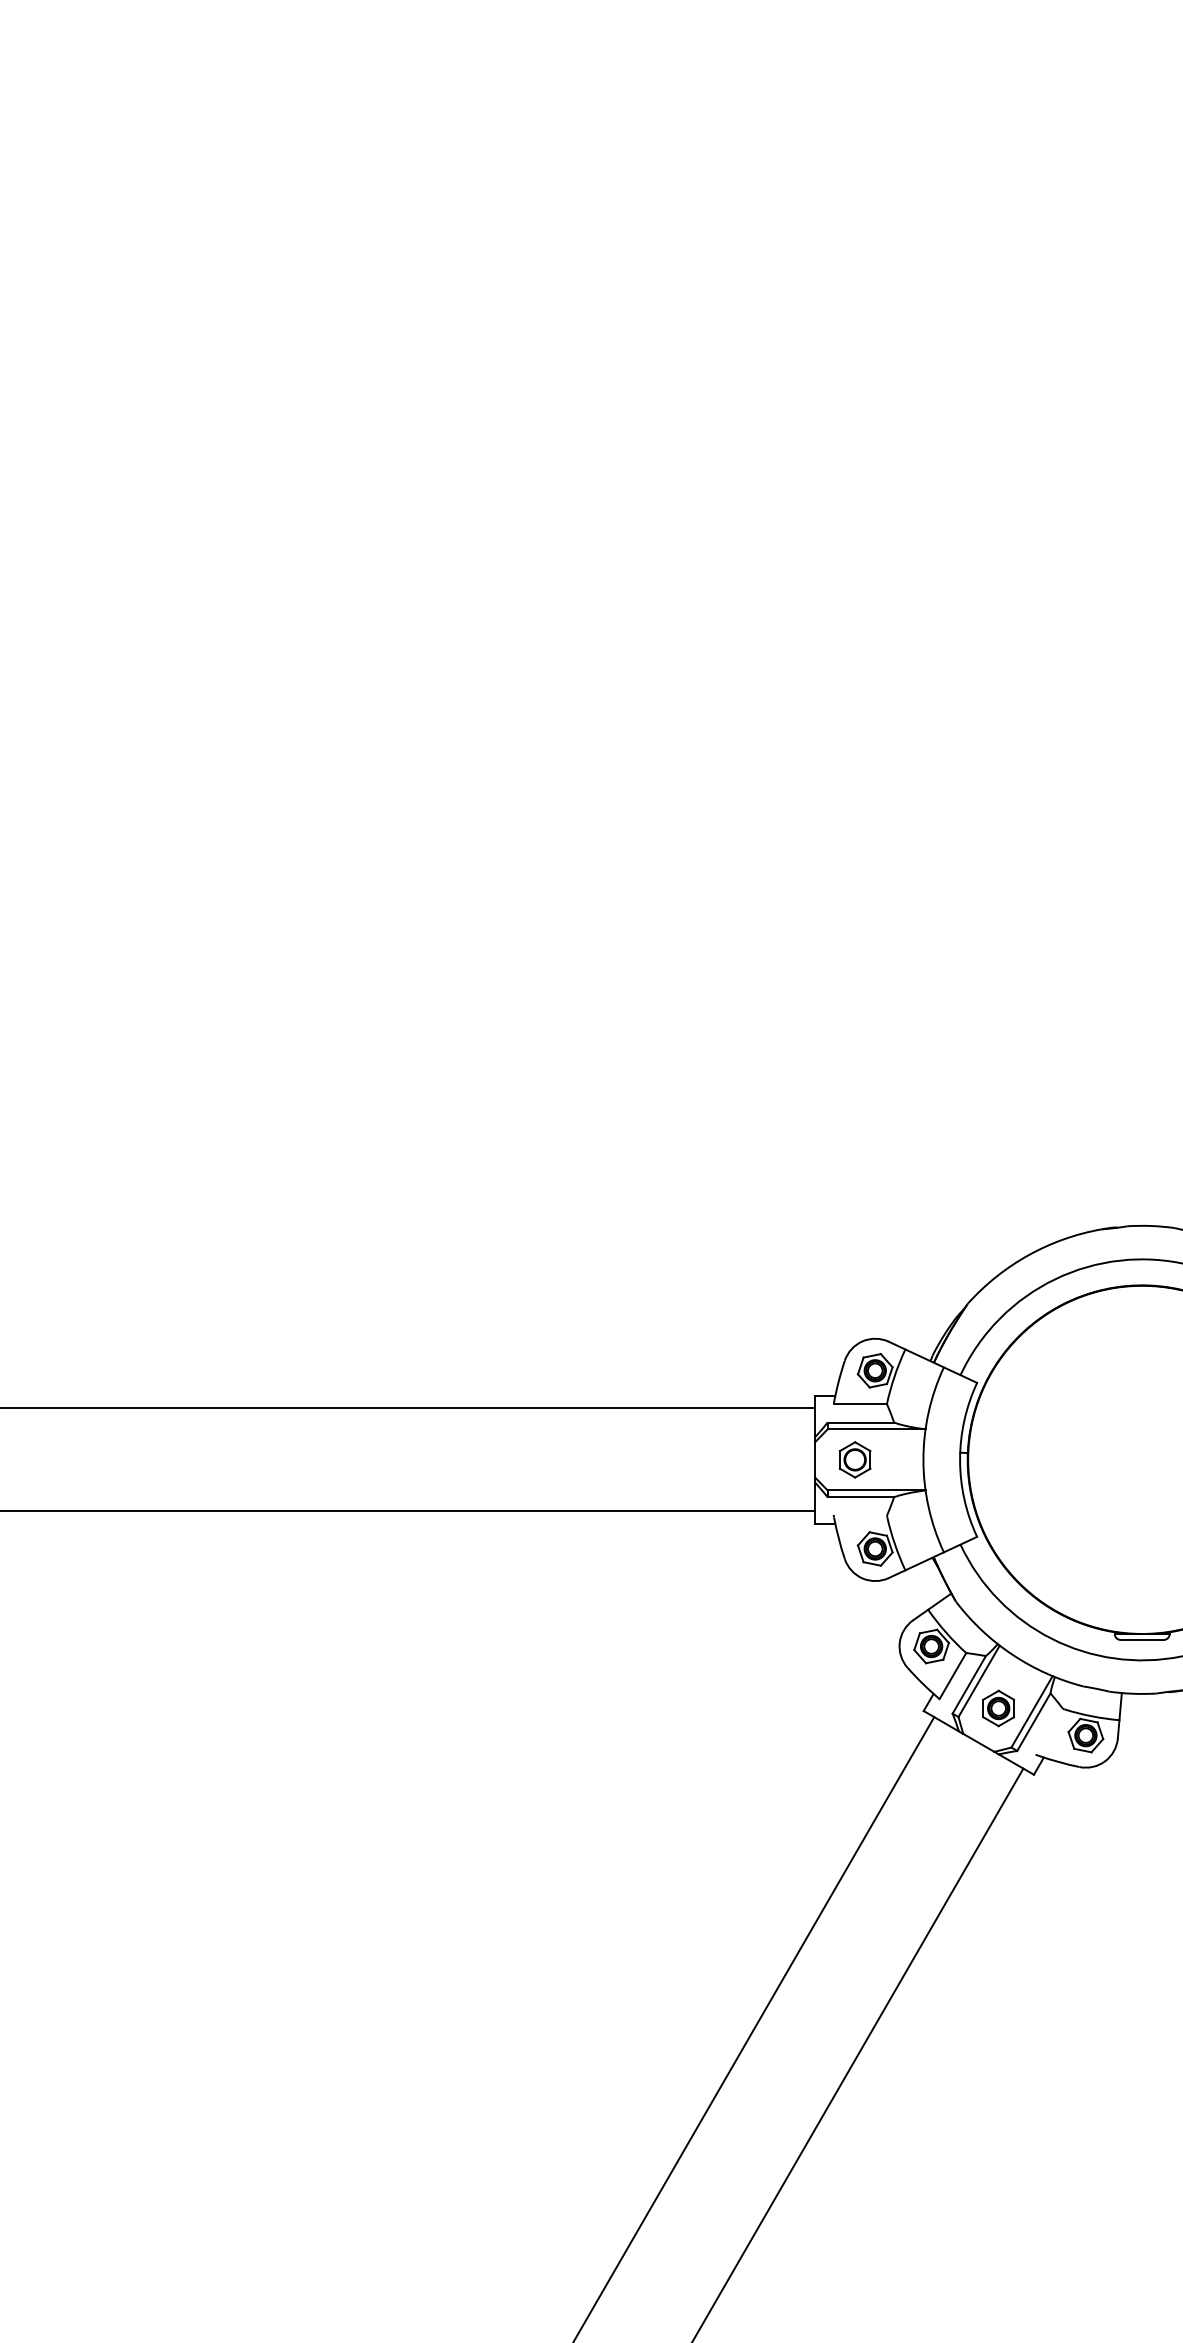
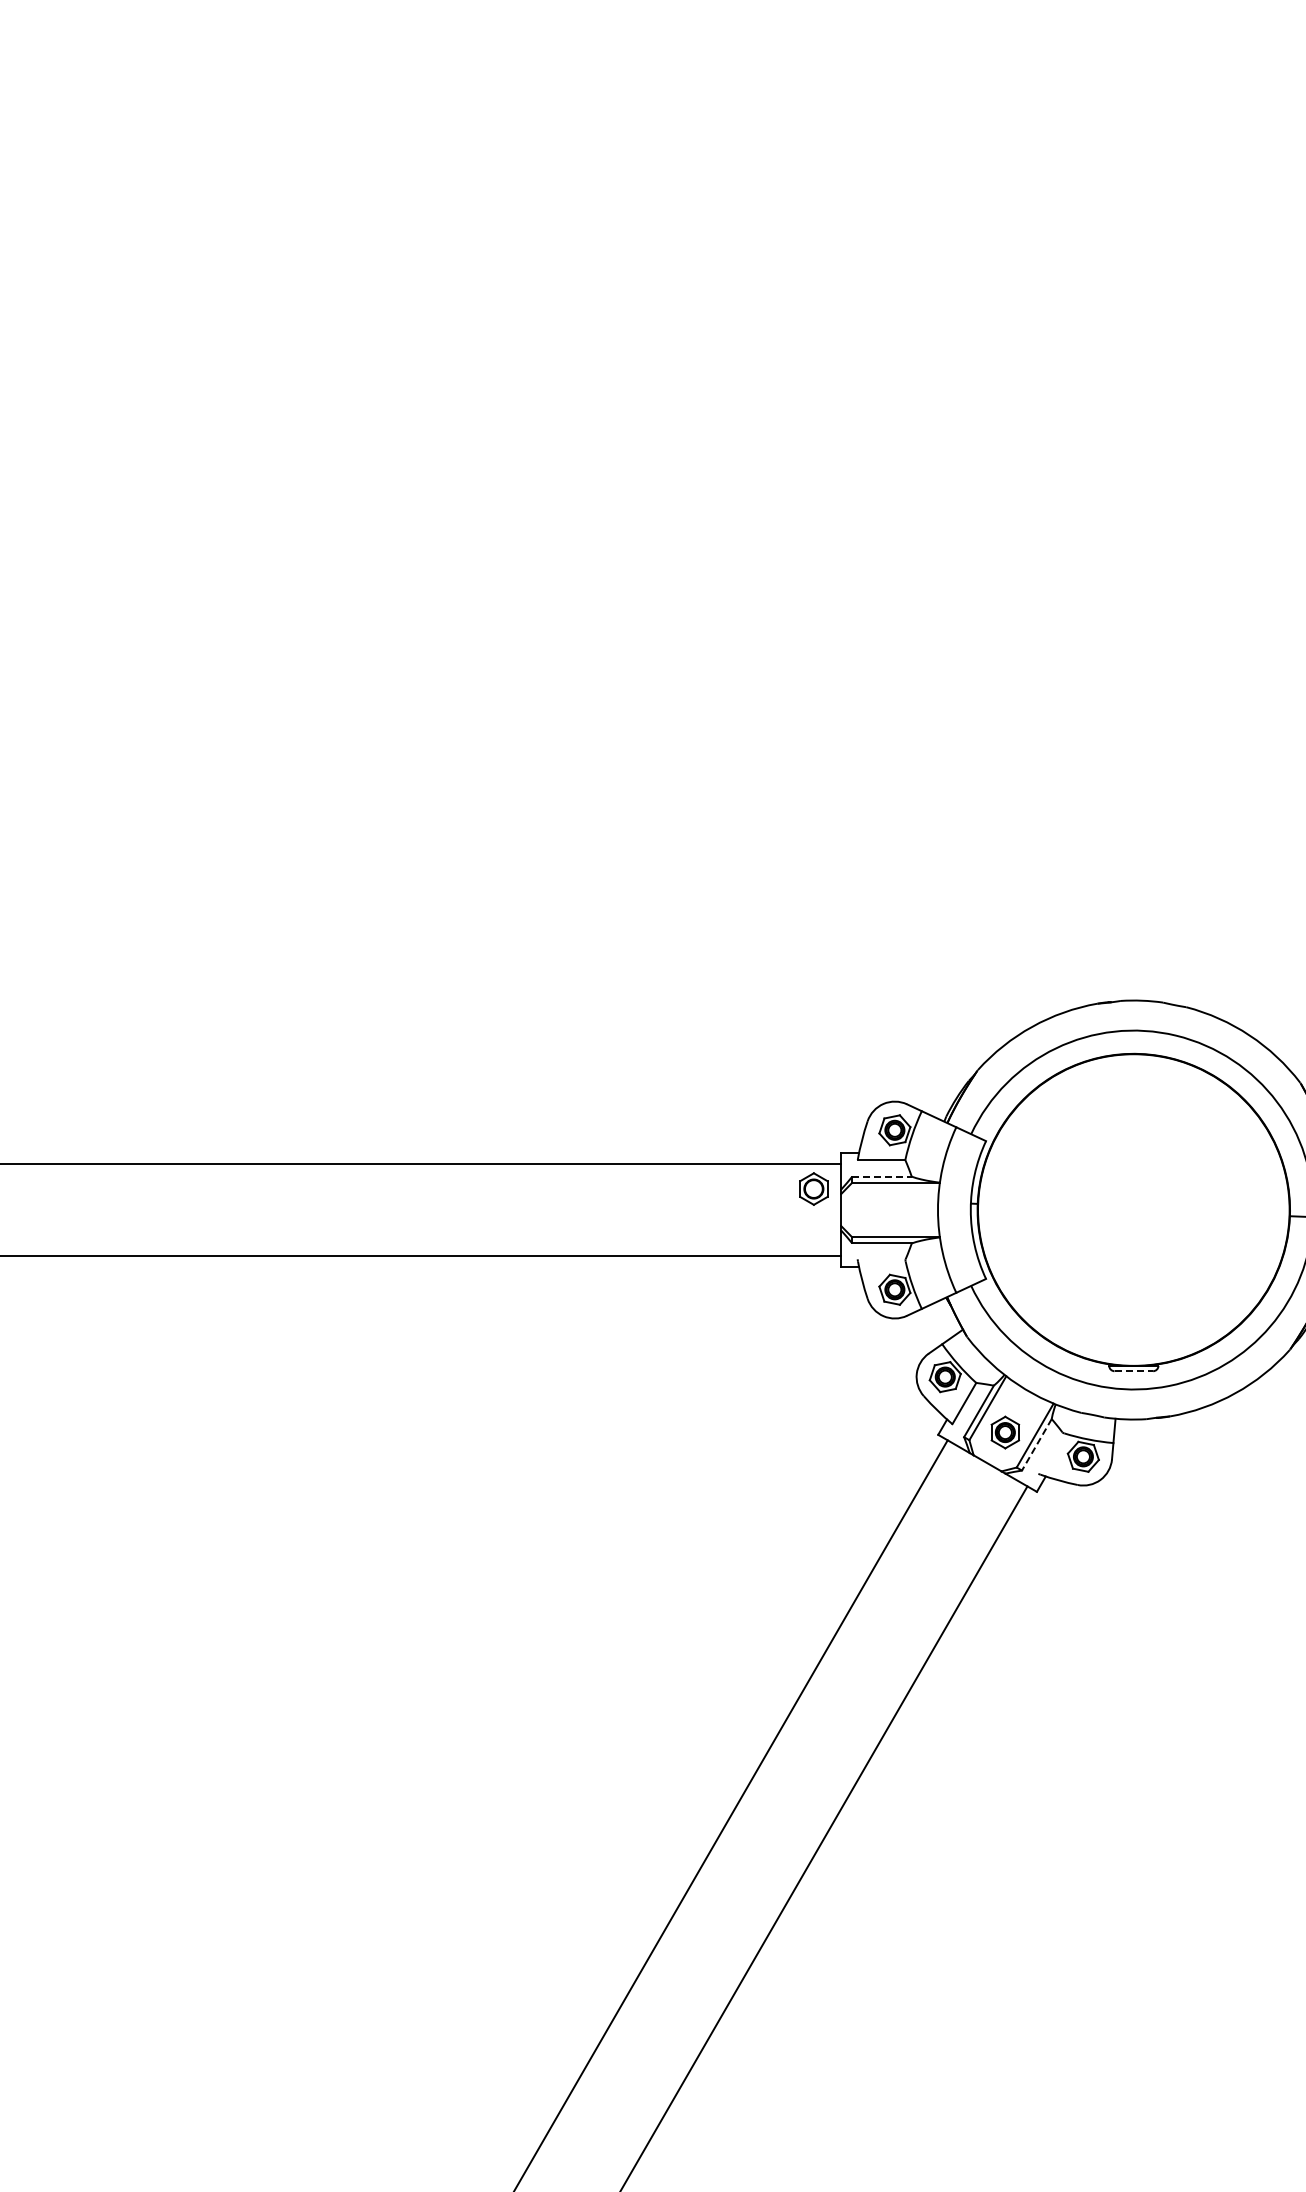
line: (861, 1422) -> (882, 1176), solid -> dashed
part: (854, 1459) -> (813, 1188), moved
line: (1142, 1640) -> (1134, 1371), solid -> dashed
line: (1033, 1721) -> (1036, 1444), solid -> dashed

